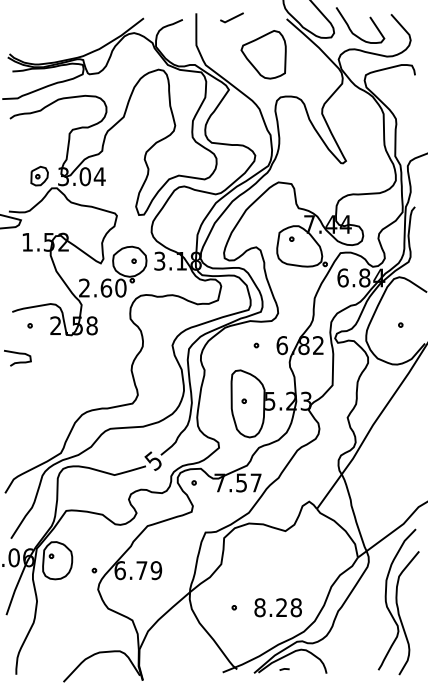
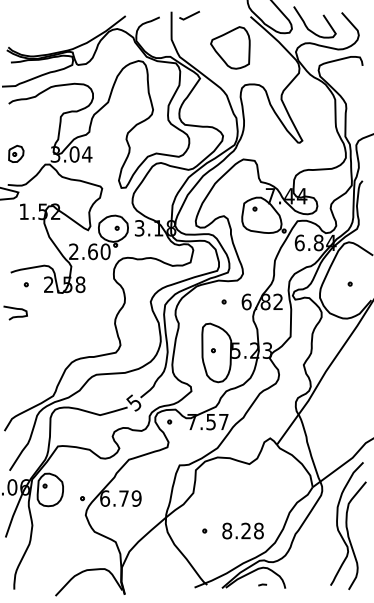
line: (232, 17) -> (190, 15), moved
part: (39, 175) -> (16, 153), moved
line: (284, 669) -> (262, 585), moved

